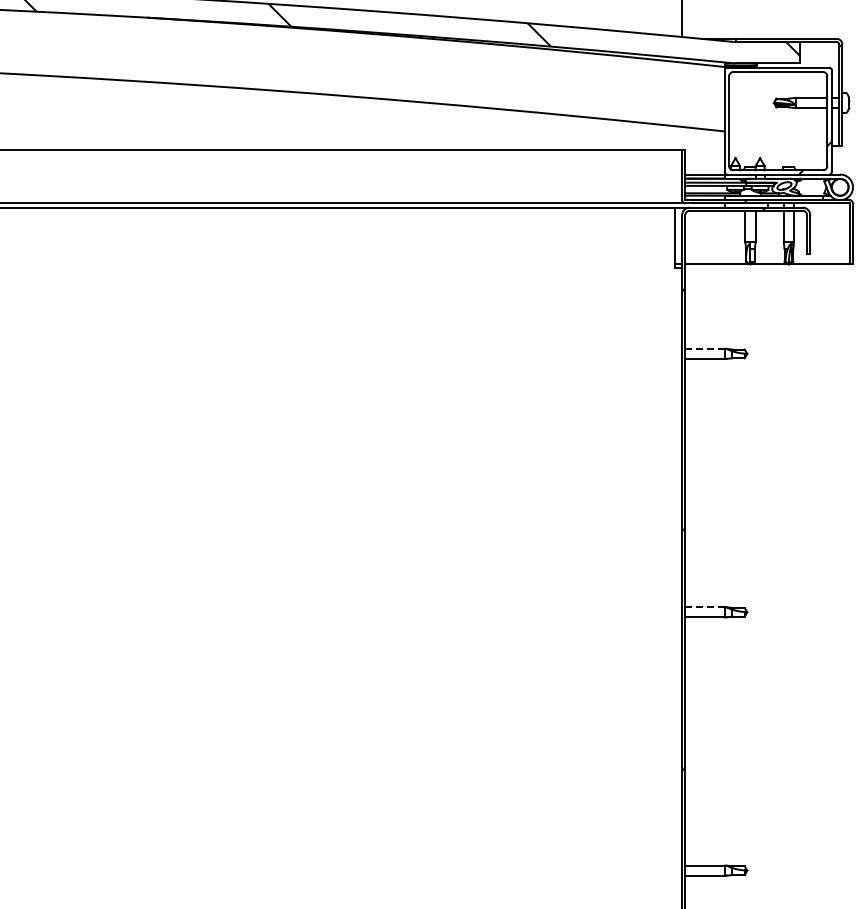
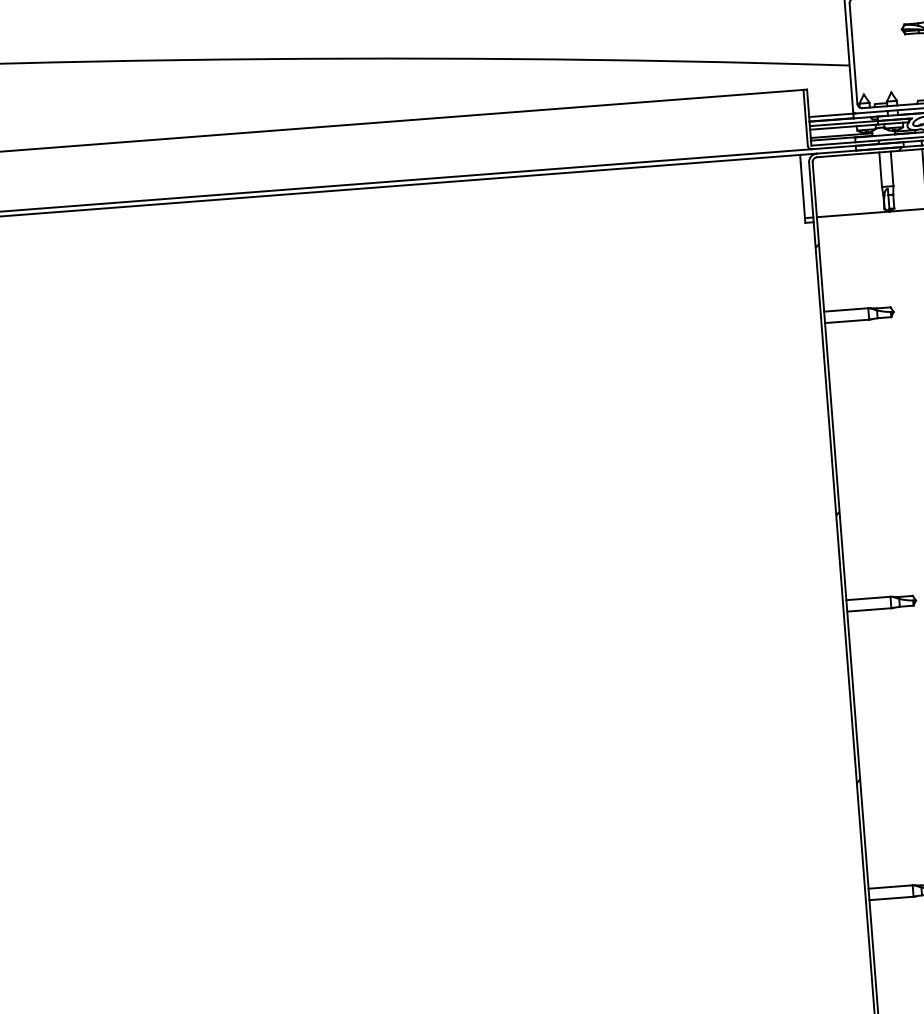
line: (705, 348) -> (846, 309), dashed -> solid
line: (705, 607) -> (868, 598), dashed -> solid

